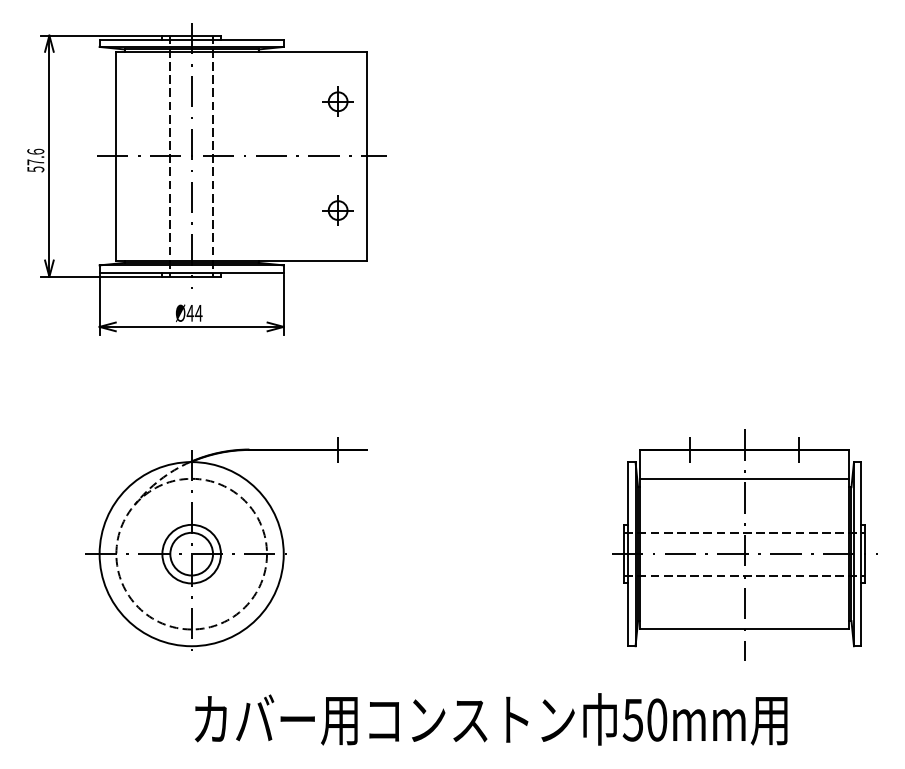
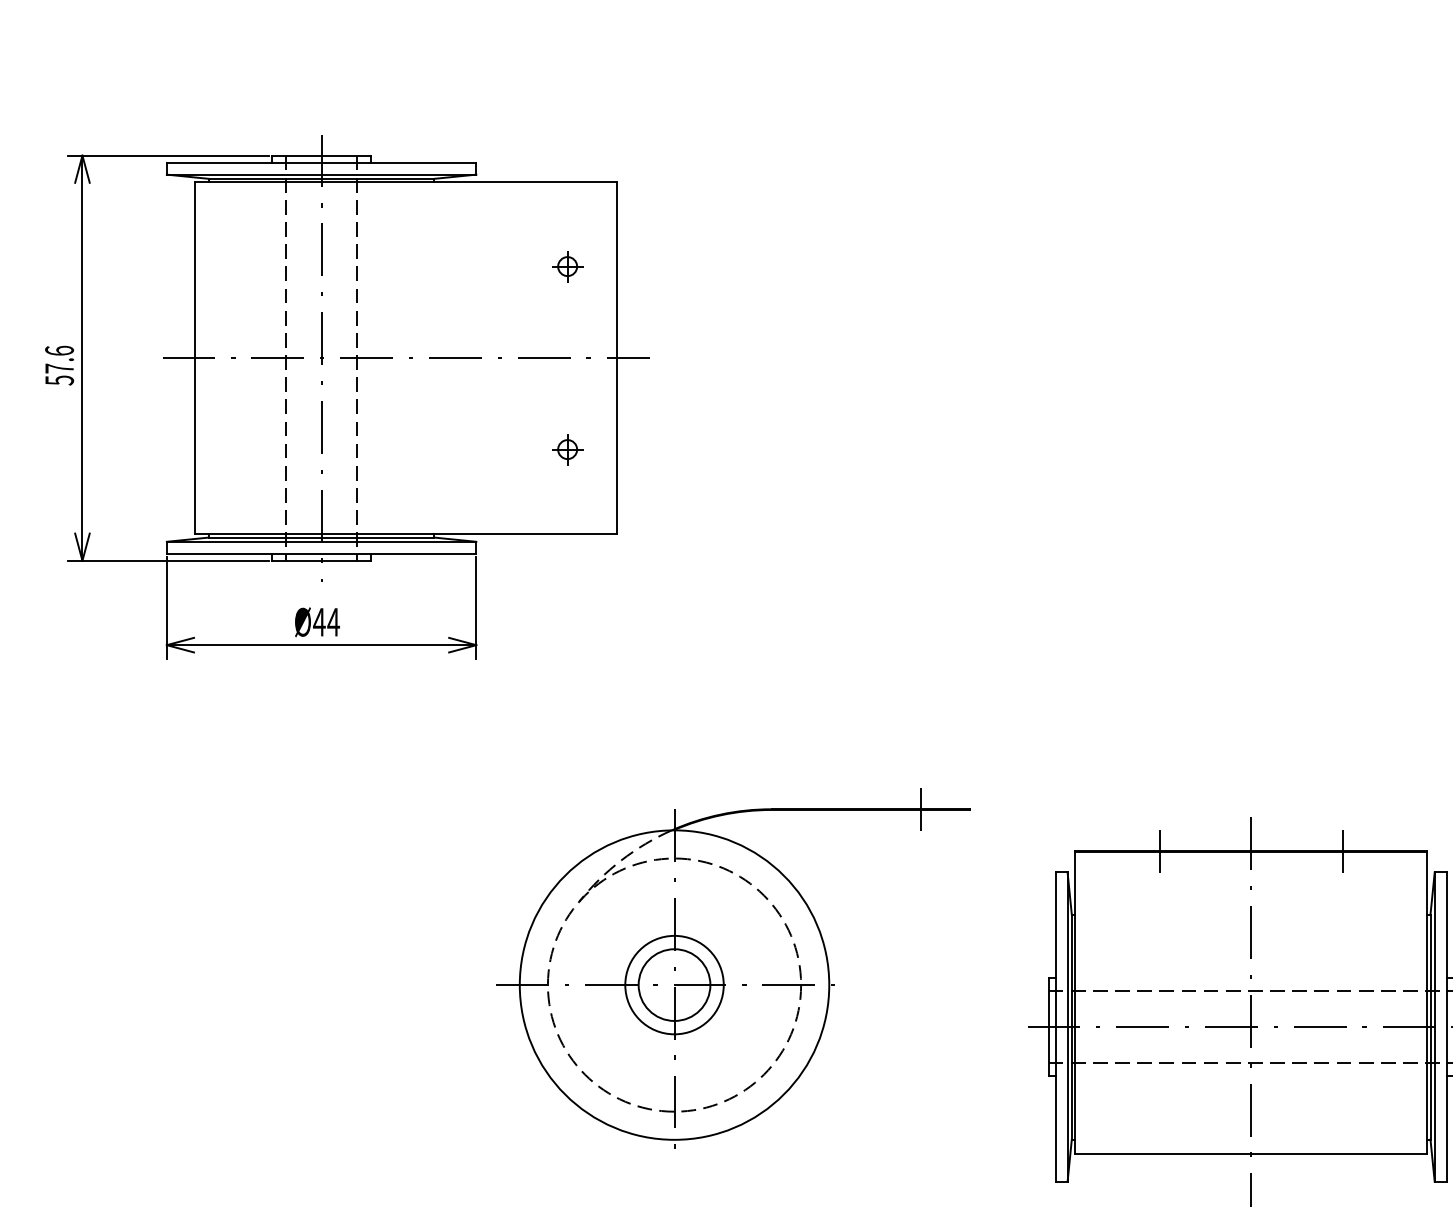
part: (337, 101) -> (566, 266), size x0.6
part: (337, 210) -> (566, 449), size x0.6
line: (744, 478) -> (1250, 899), removed
part: (226, 543) -> (733, 967), moved

